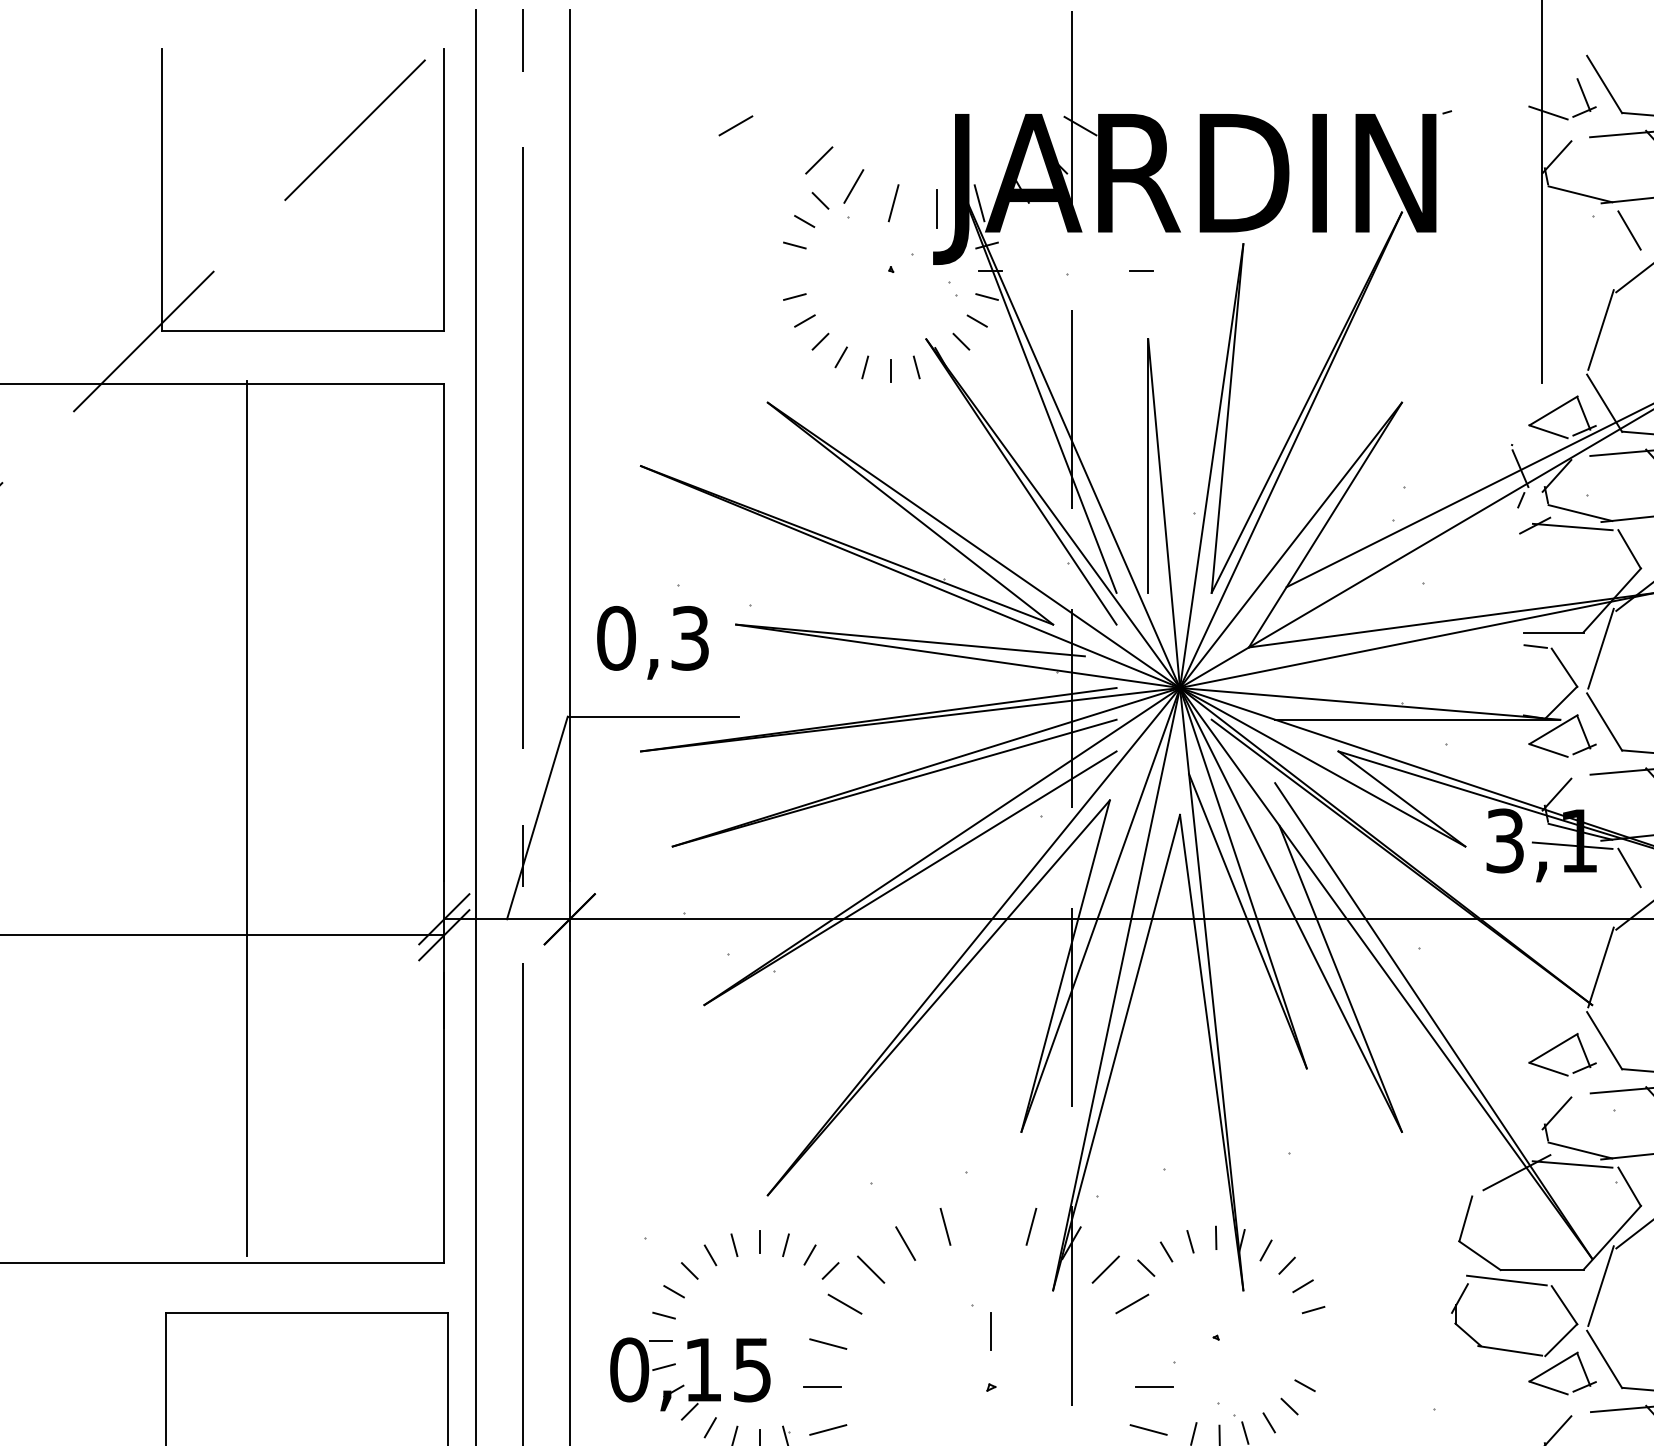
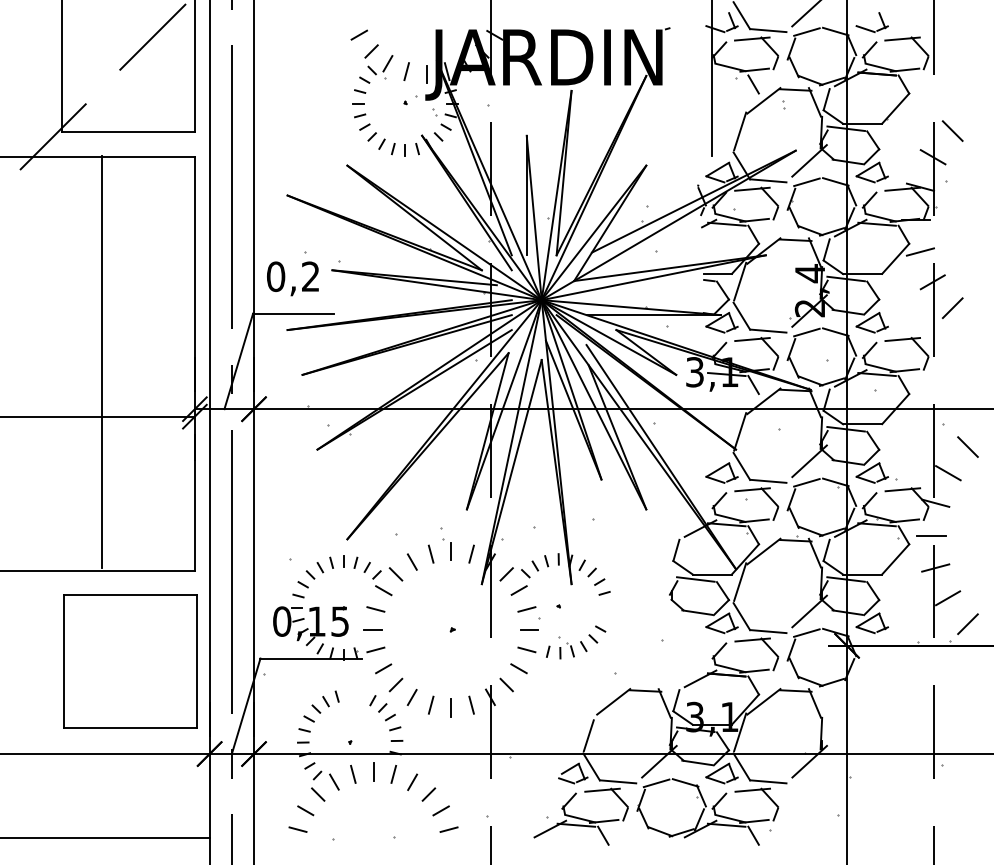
line: (734, 124) -> (358, 34), moved
line: (1141, 270) -> (358, 103), moved
text: (689, 637) -> (310, 276), 0,3 -> 0,2
part: (980, 1327) -> (446, 549), moved
line: (1147, 1344) -> (526, 609), added

